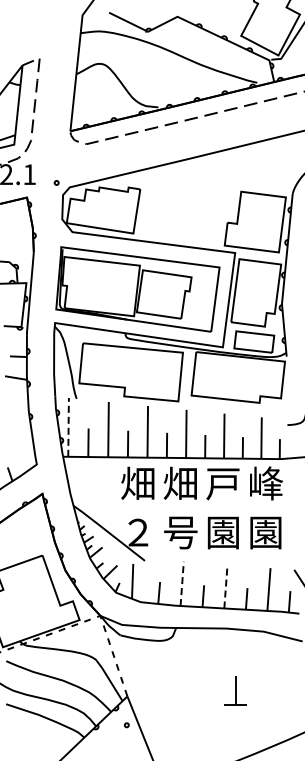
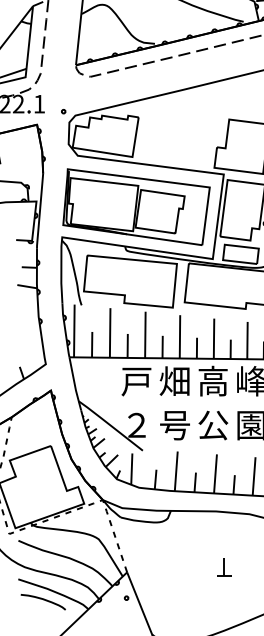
line: (68, 427) -> (74, 331), dashed -> solid
text: (137, 483) -> (136, 381), 畑 -> 戸
text: (222, 483) -> (212, 381), 戸 -> 高
text: (223, 532) -> (213, 425), 園 -> 公
line: (182, 583) -> (176, 471), dashed -> solid
line: (225, 586) -> (215, 473), dashed -> solid
part: (235, 691) -> (224, 567), size x0.71
curve: (34, 727) -> (43, 600), added

